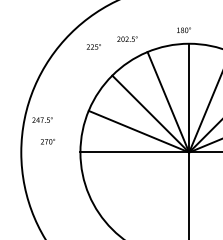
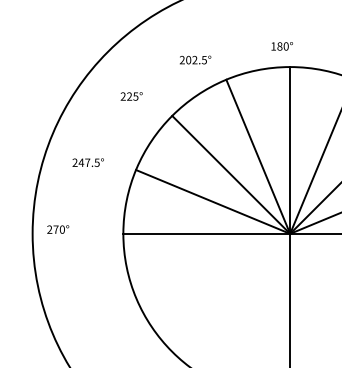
text: (93, 46) -> (131, 95), moved
text: (42, 119) -> (88, 161), moved
text: (47, 141) -> (57, 229), moved

